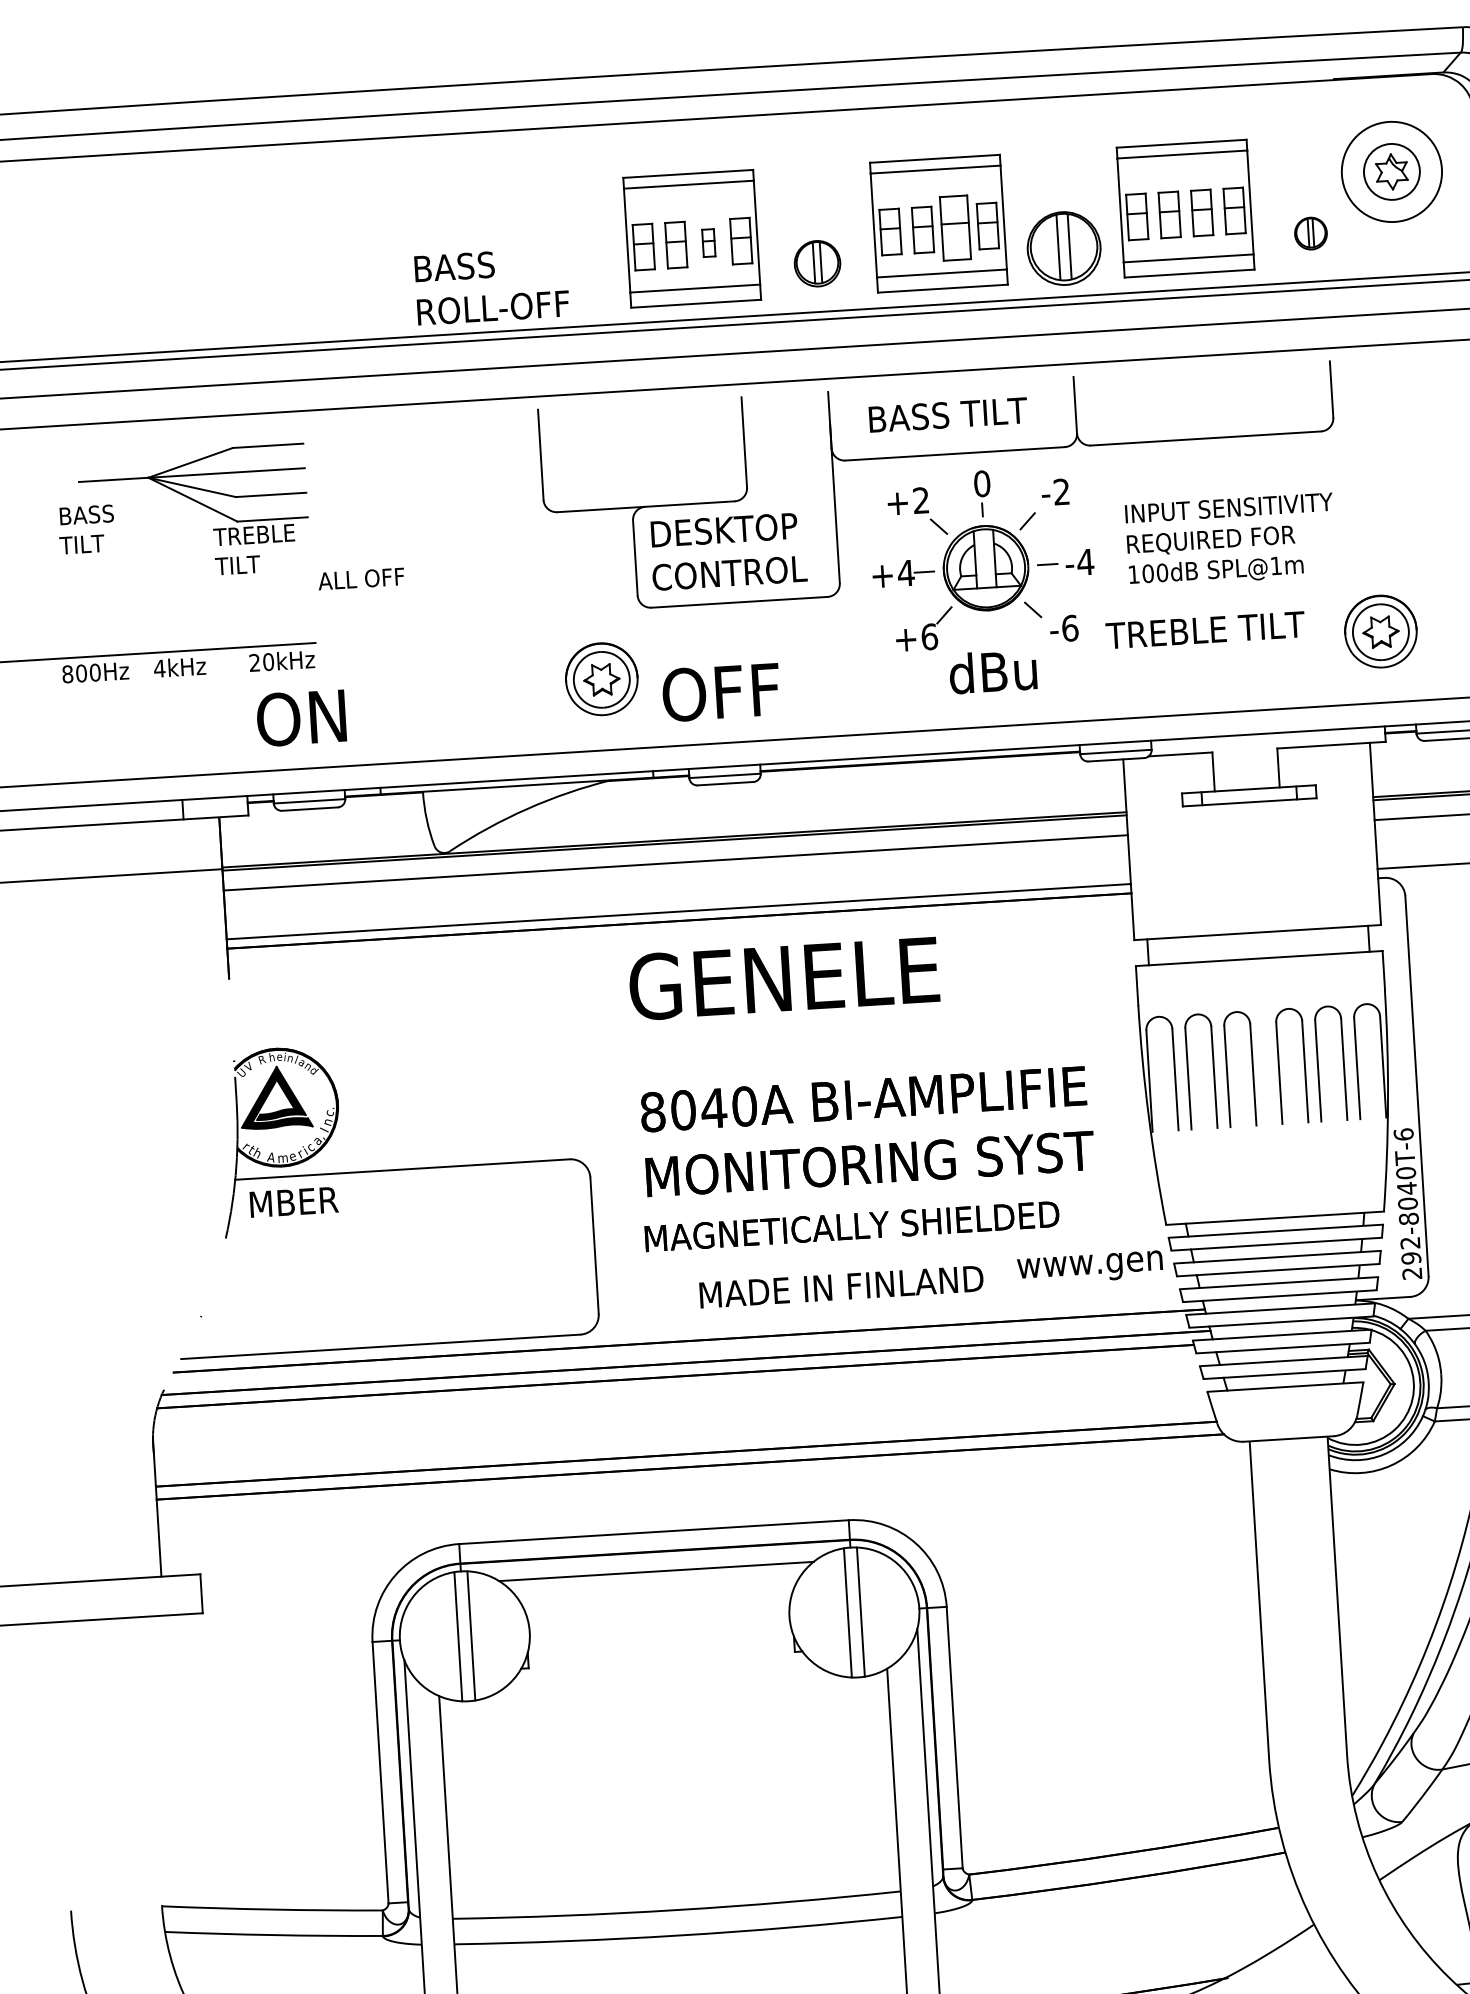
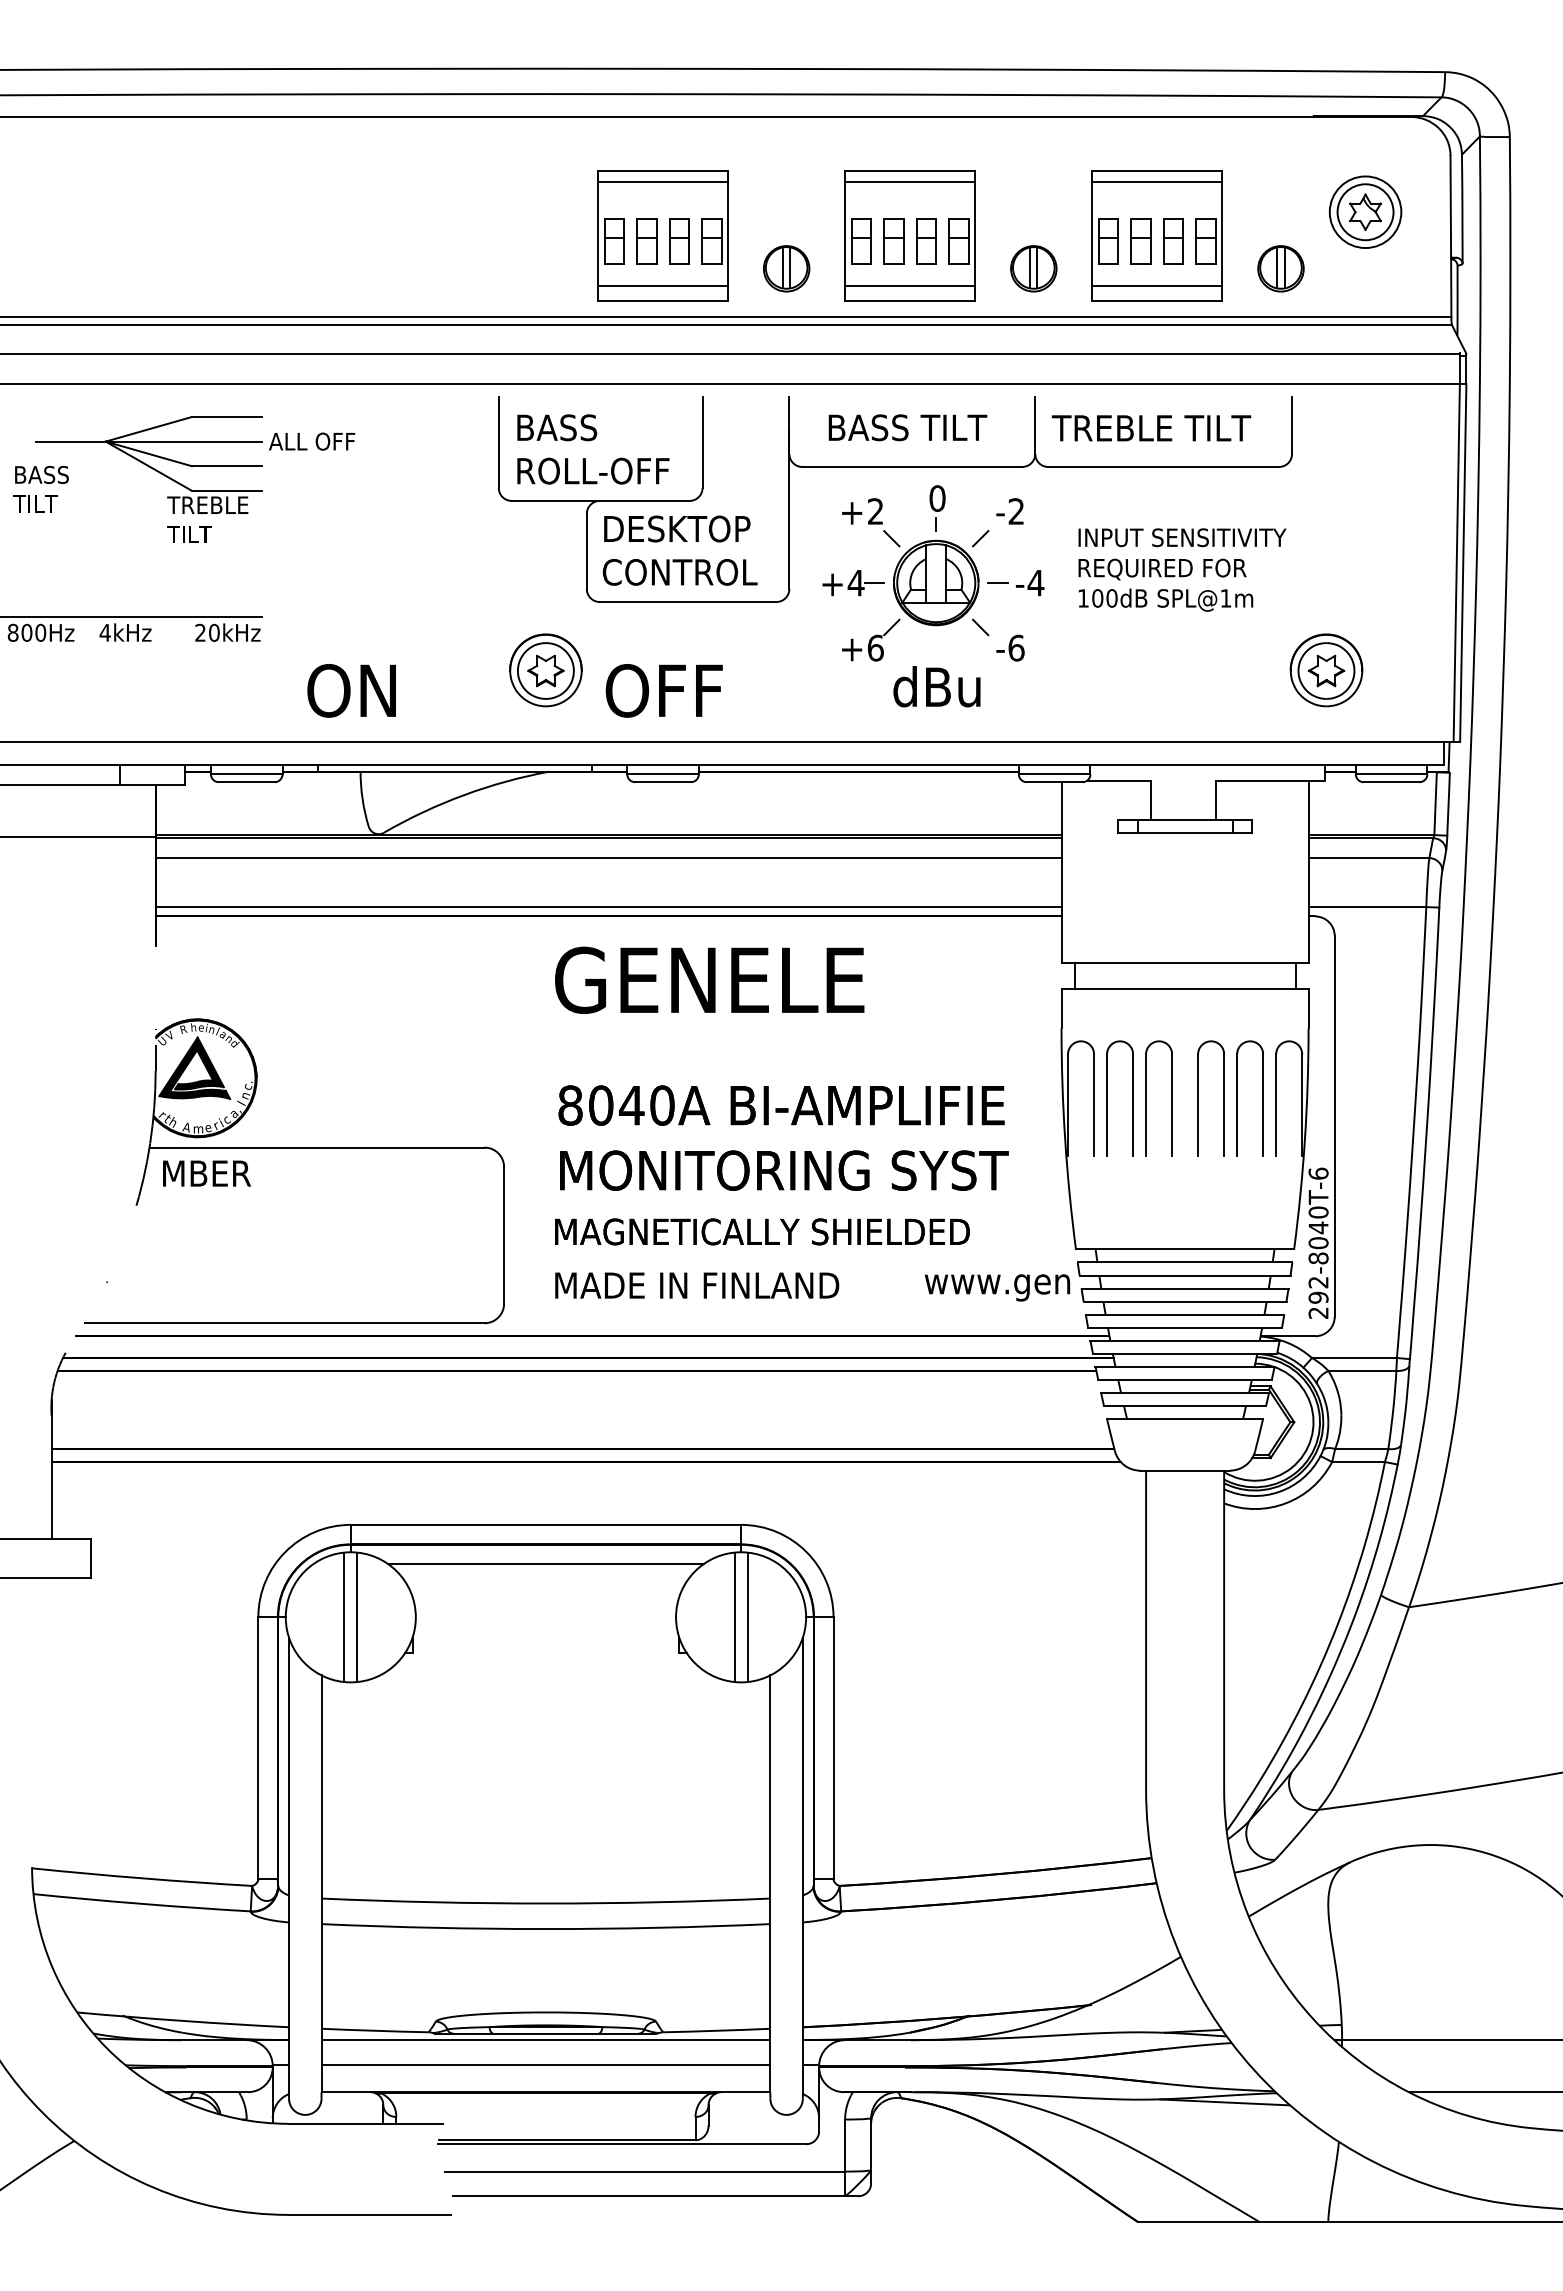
circle: (1391, 172) -> (1365, 212), size x0.71
part: (955, 227) -> (926, 241), size x0.71
part: (1310, 233) -> (1280, 268), size x1.43
part: (708, 243) -> (679, 241), size x1.67
part: (1063, 248) -> (1033, 268), size x0.62
text: (492, 286) -> (593, 449), moved
text: (361, 578) -> (312, 441), moved
text: (1205, 630) -> (1151, 428), moved
text: (301, 717) -> (351, 690), moved
text: (841, 1286) -> (697, 1285), moved

